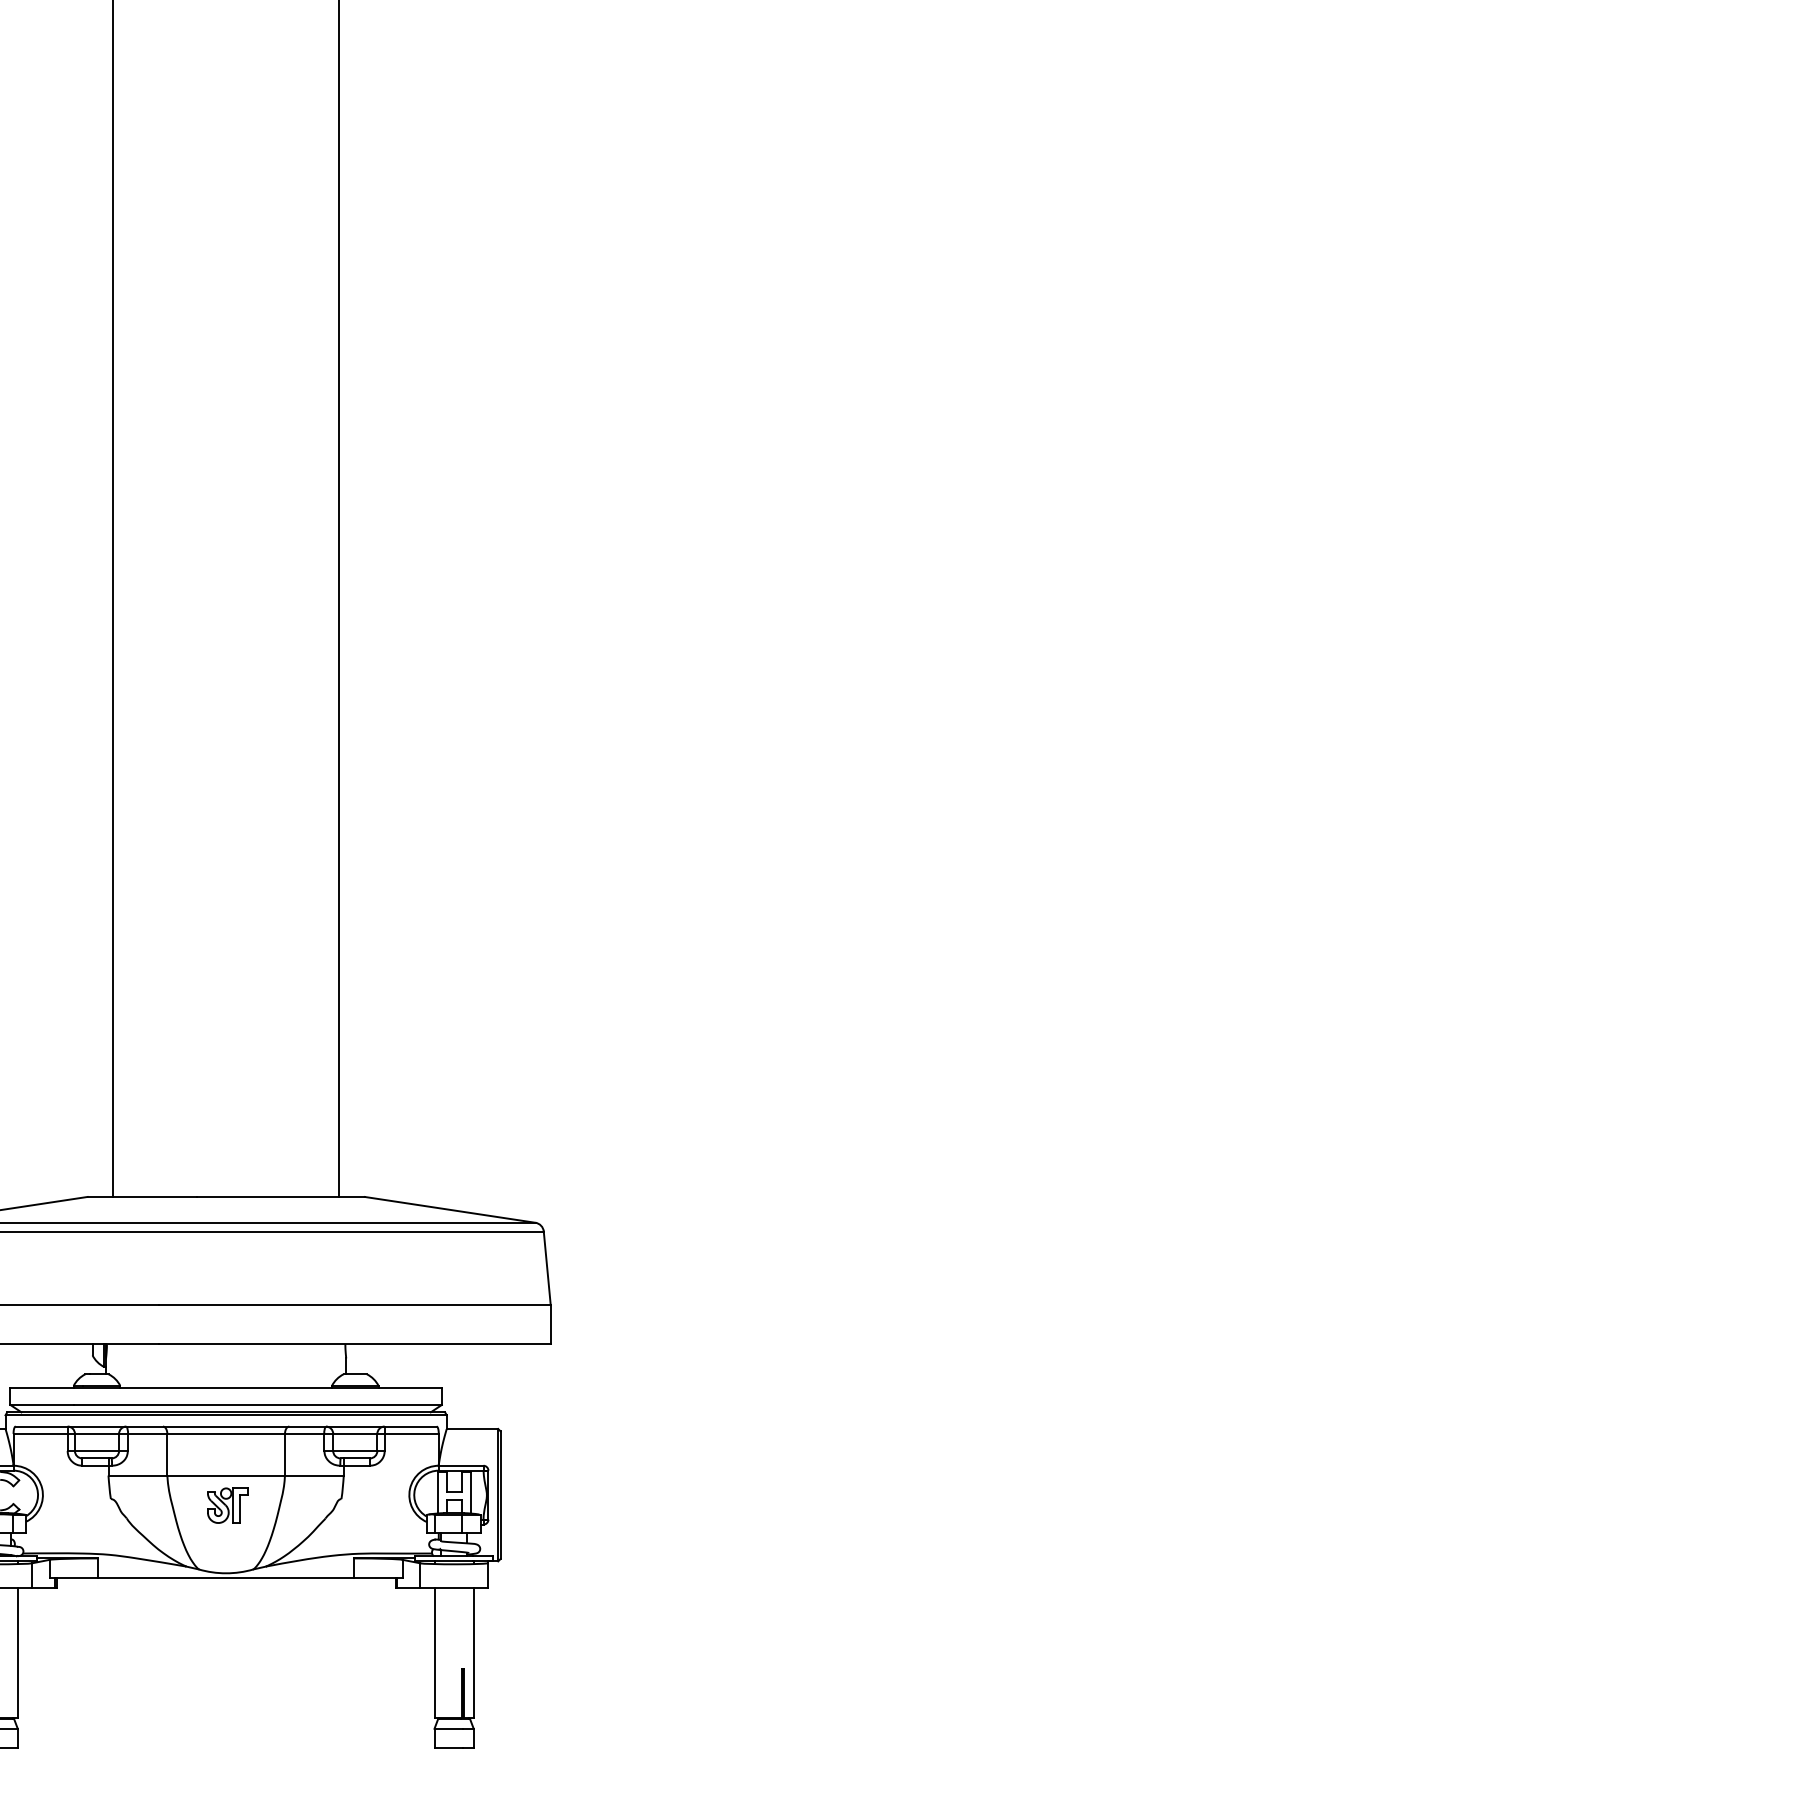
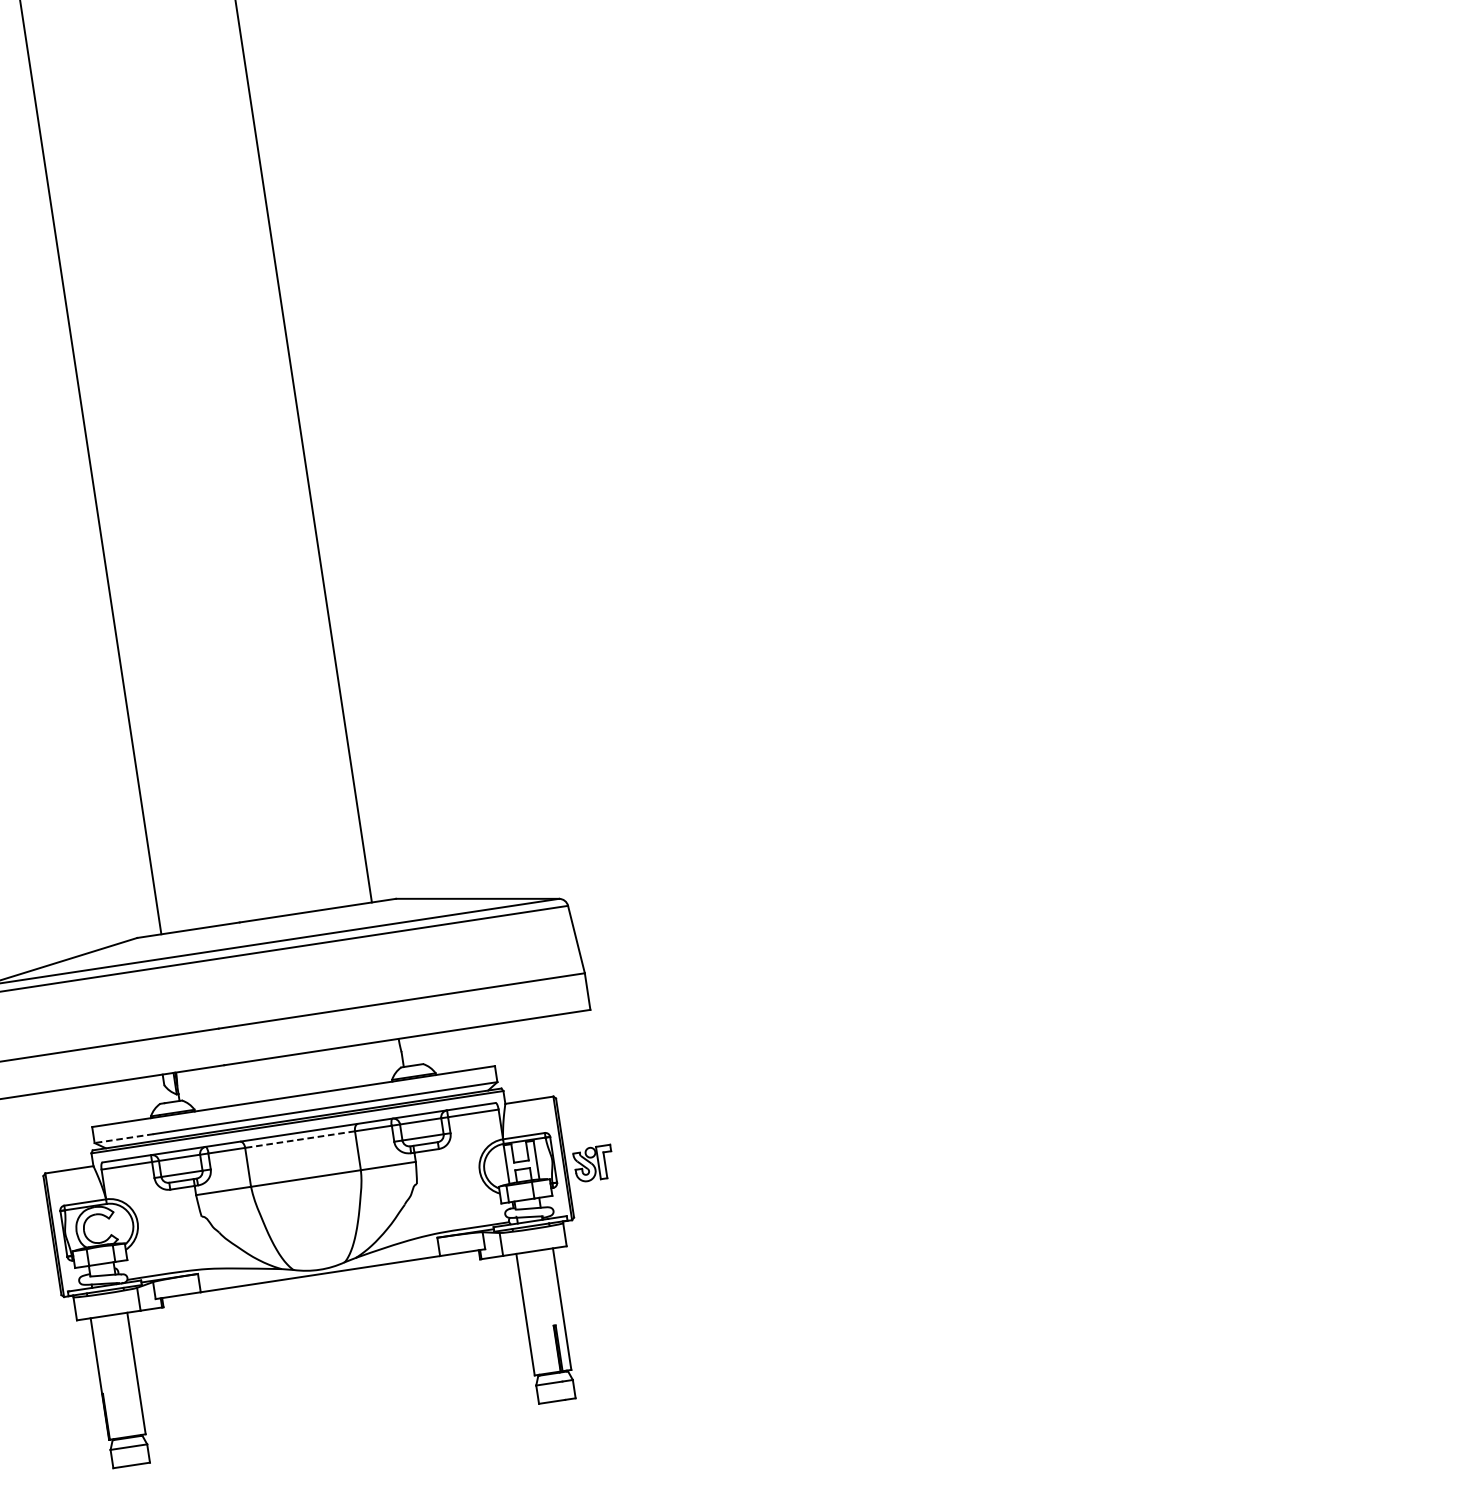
line: (42, 1404) -> (124, 1138), solid -> dashed
line: (226, 1433) -> (300, 1139), solid -> dashed
part: (227, 1505) -> (593, 1163), moved

